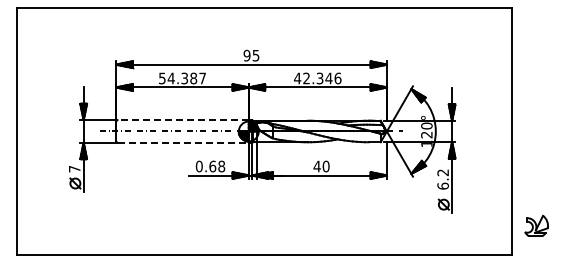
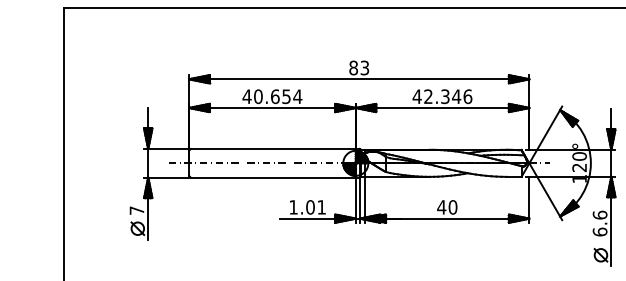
text: (251, 55) -> (359, 67), 95 -> 83
text: (182, 78) -> (272, 96), 54.387 -> 40.654
line: (183, 120) -> (273, 149), dashed -> solid
line: (183, 142) -> (273, 177), dashed -> solid
text: (210, 166) -> (307, 207), 0.68 -> 1.01
text: (442, 172) -> (599, 214), 6.2 -> 6.6

